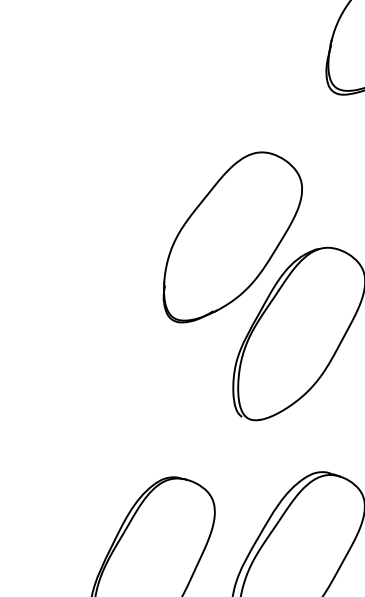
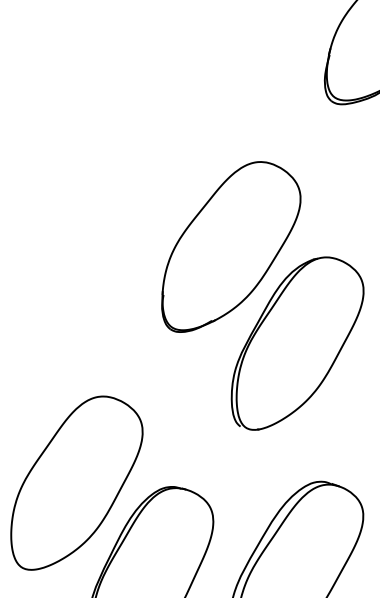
part: (78, 472) -> (76, 482), added

